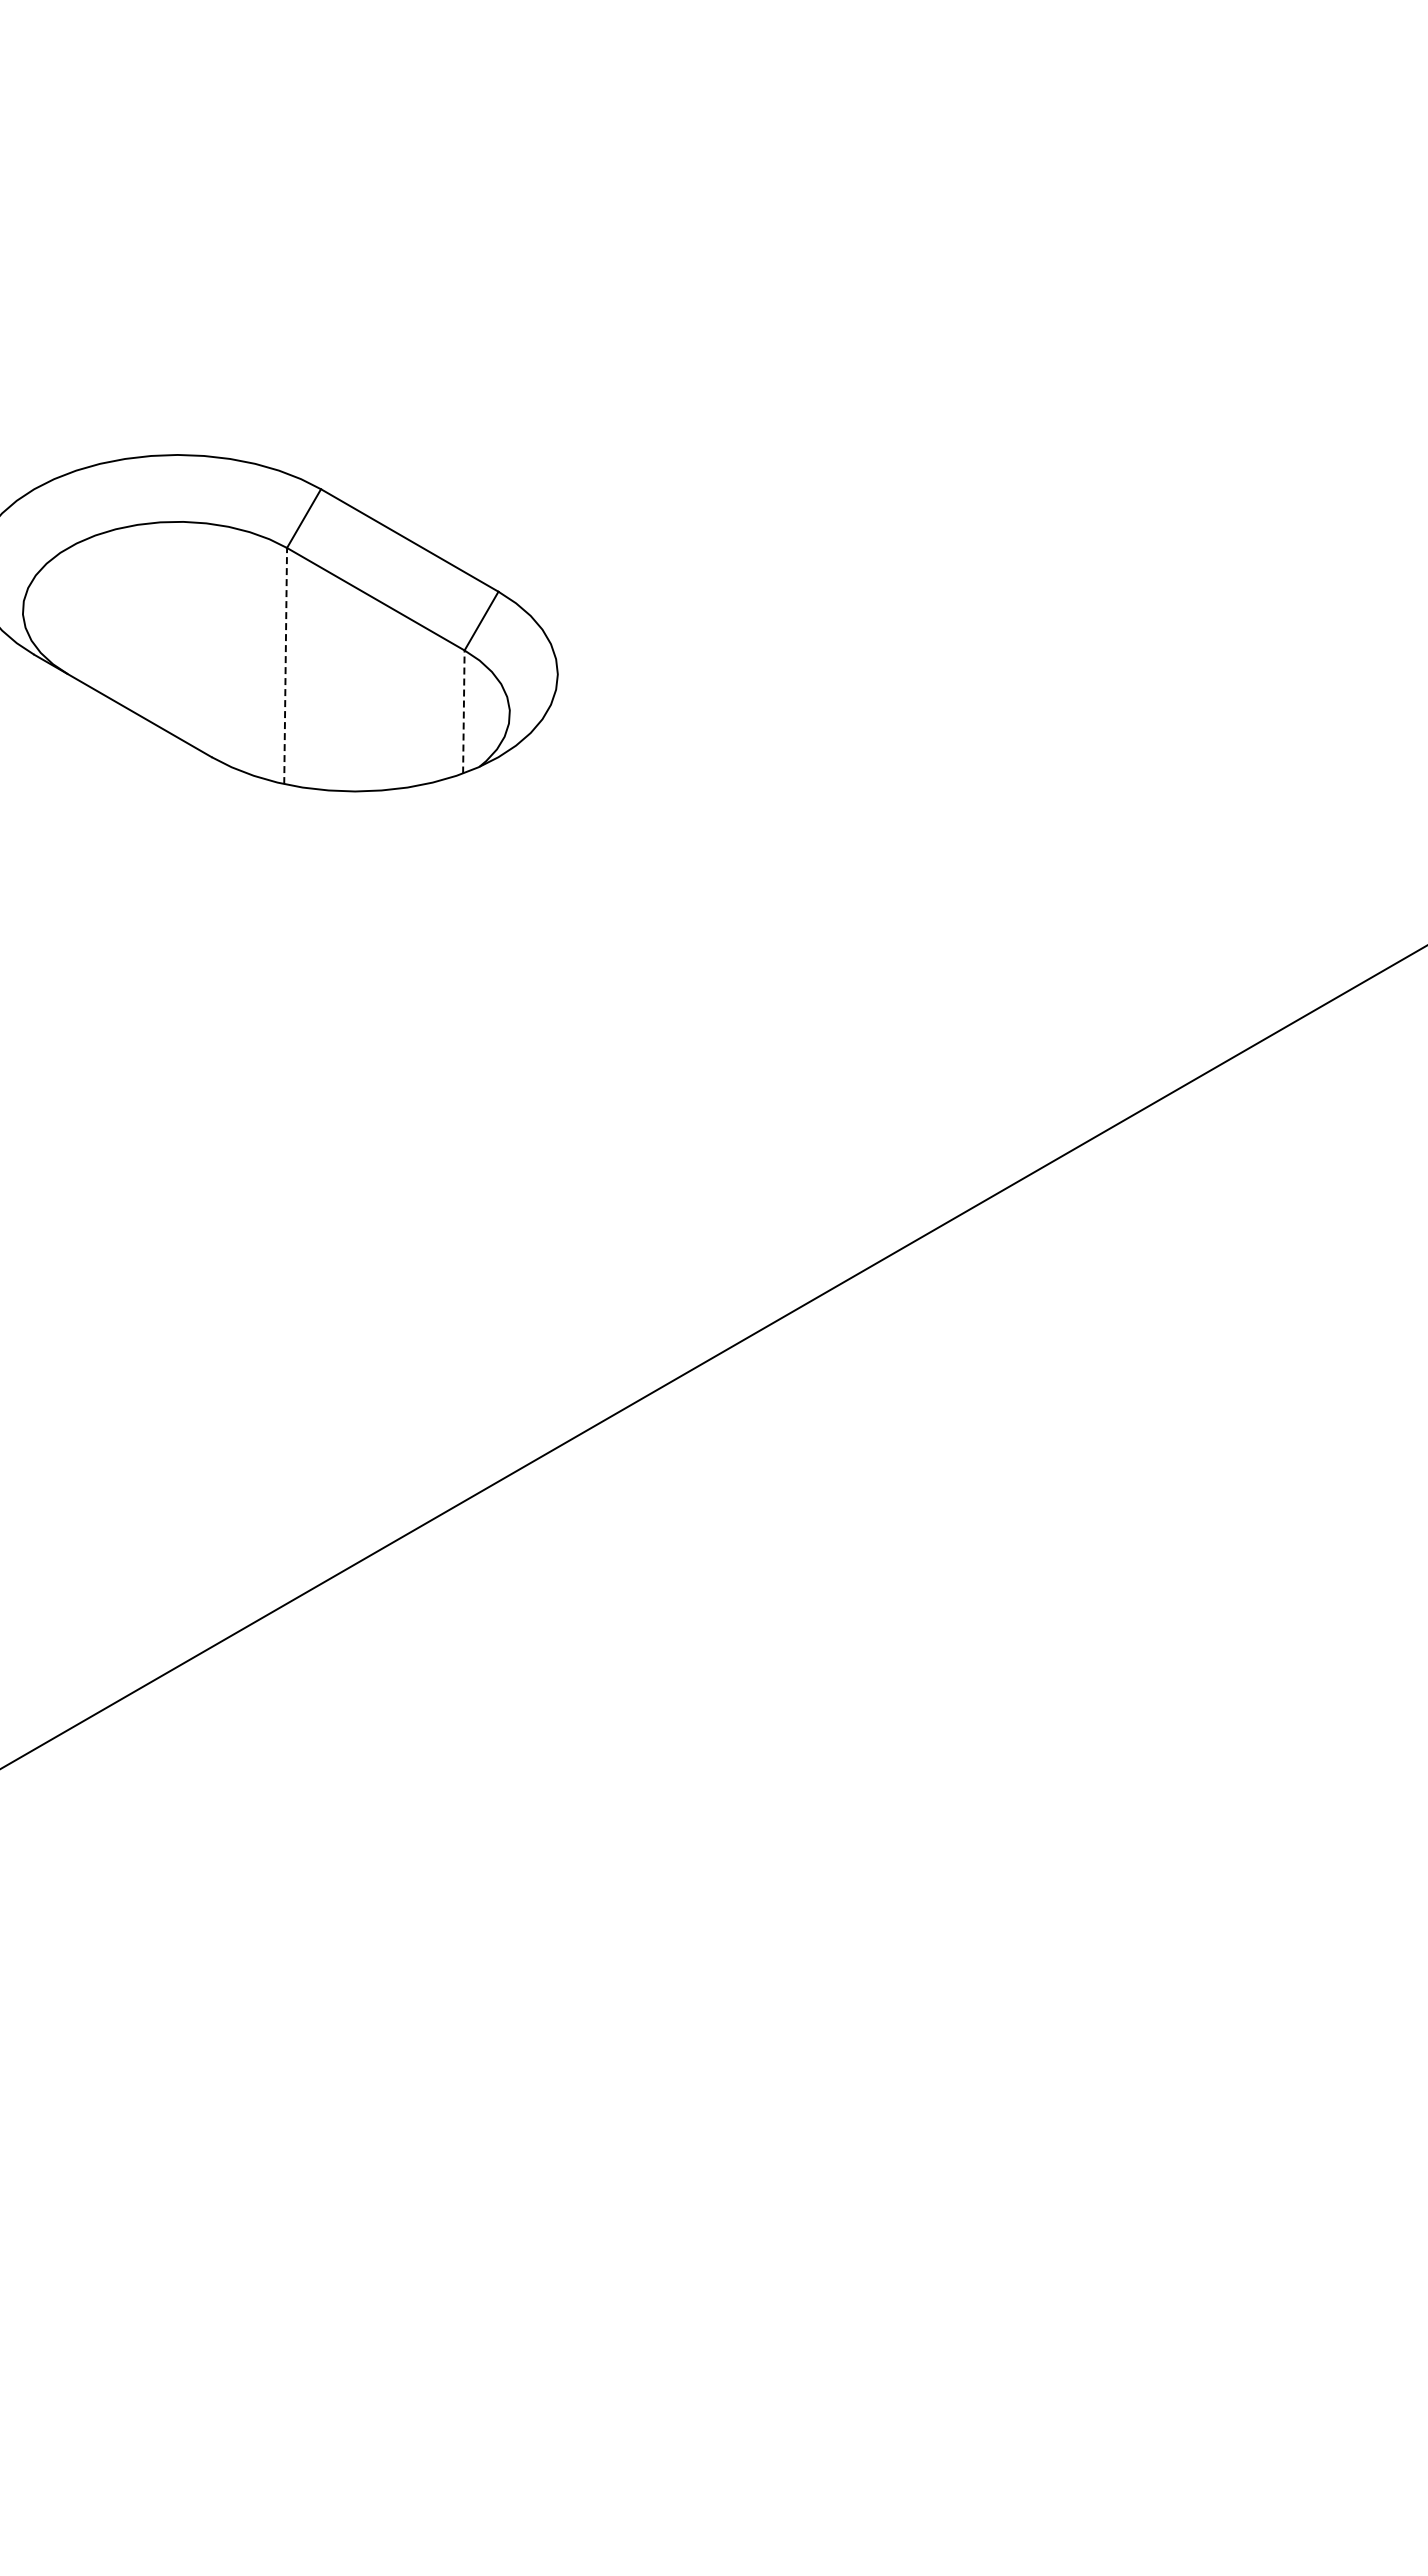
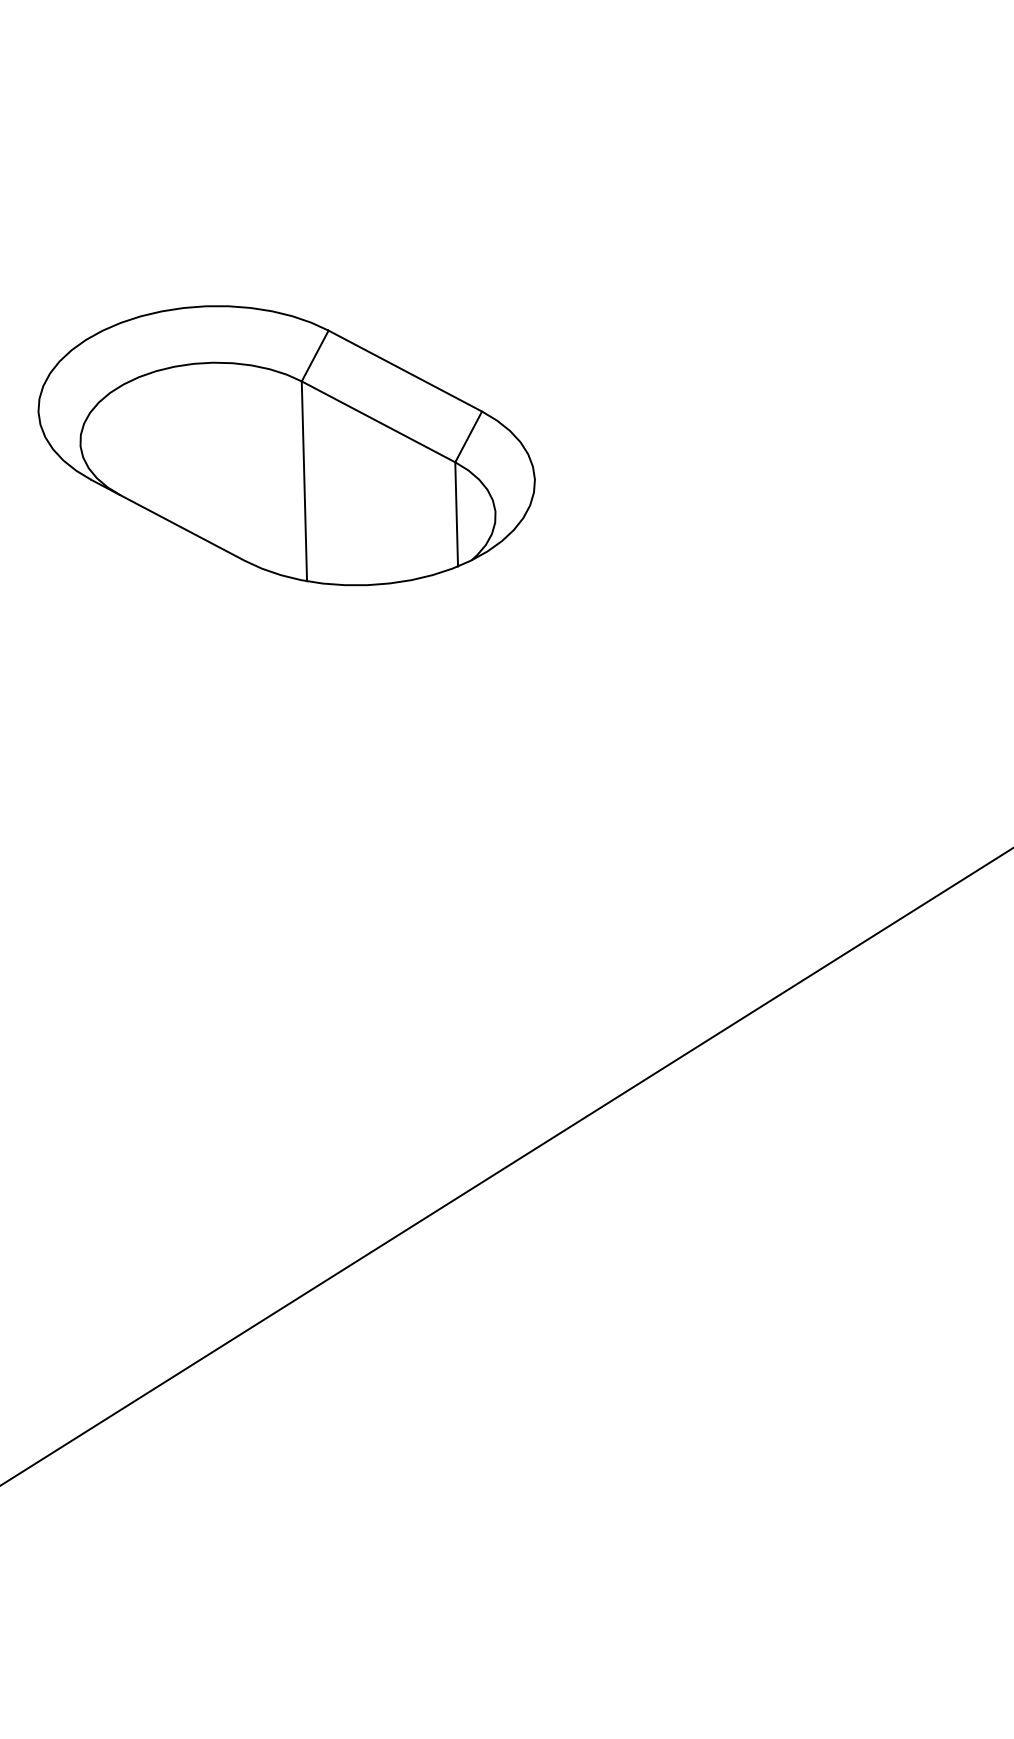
line: (285, 665) -> (304, 480), dashed -> solid
line: (463, 712) -> (456, 514), dashed -> solid

